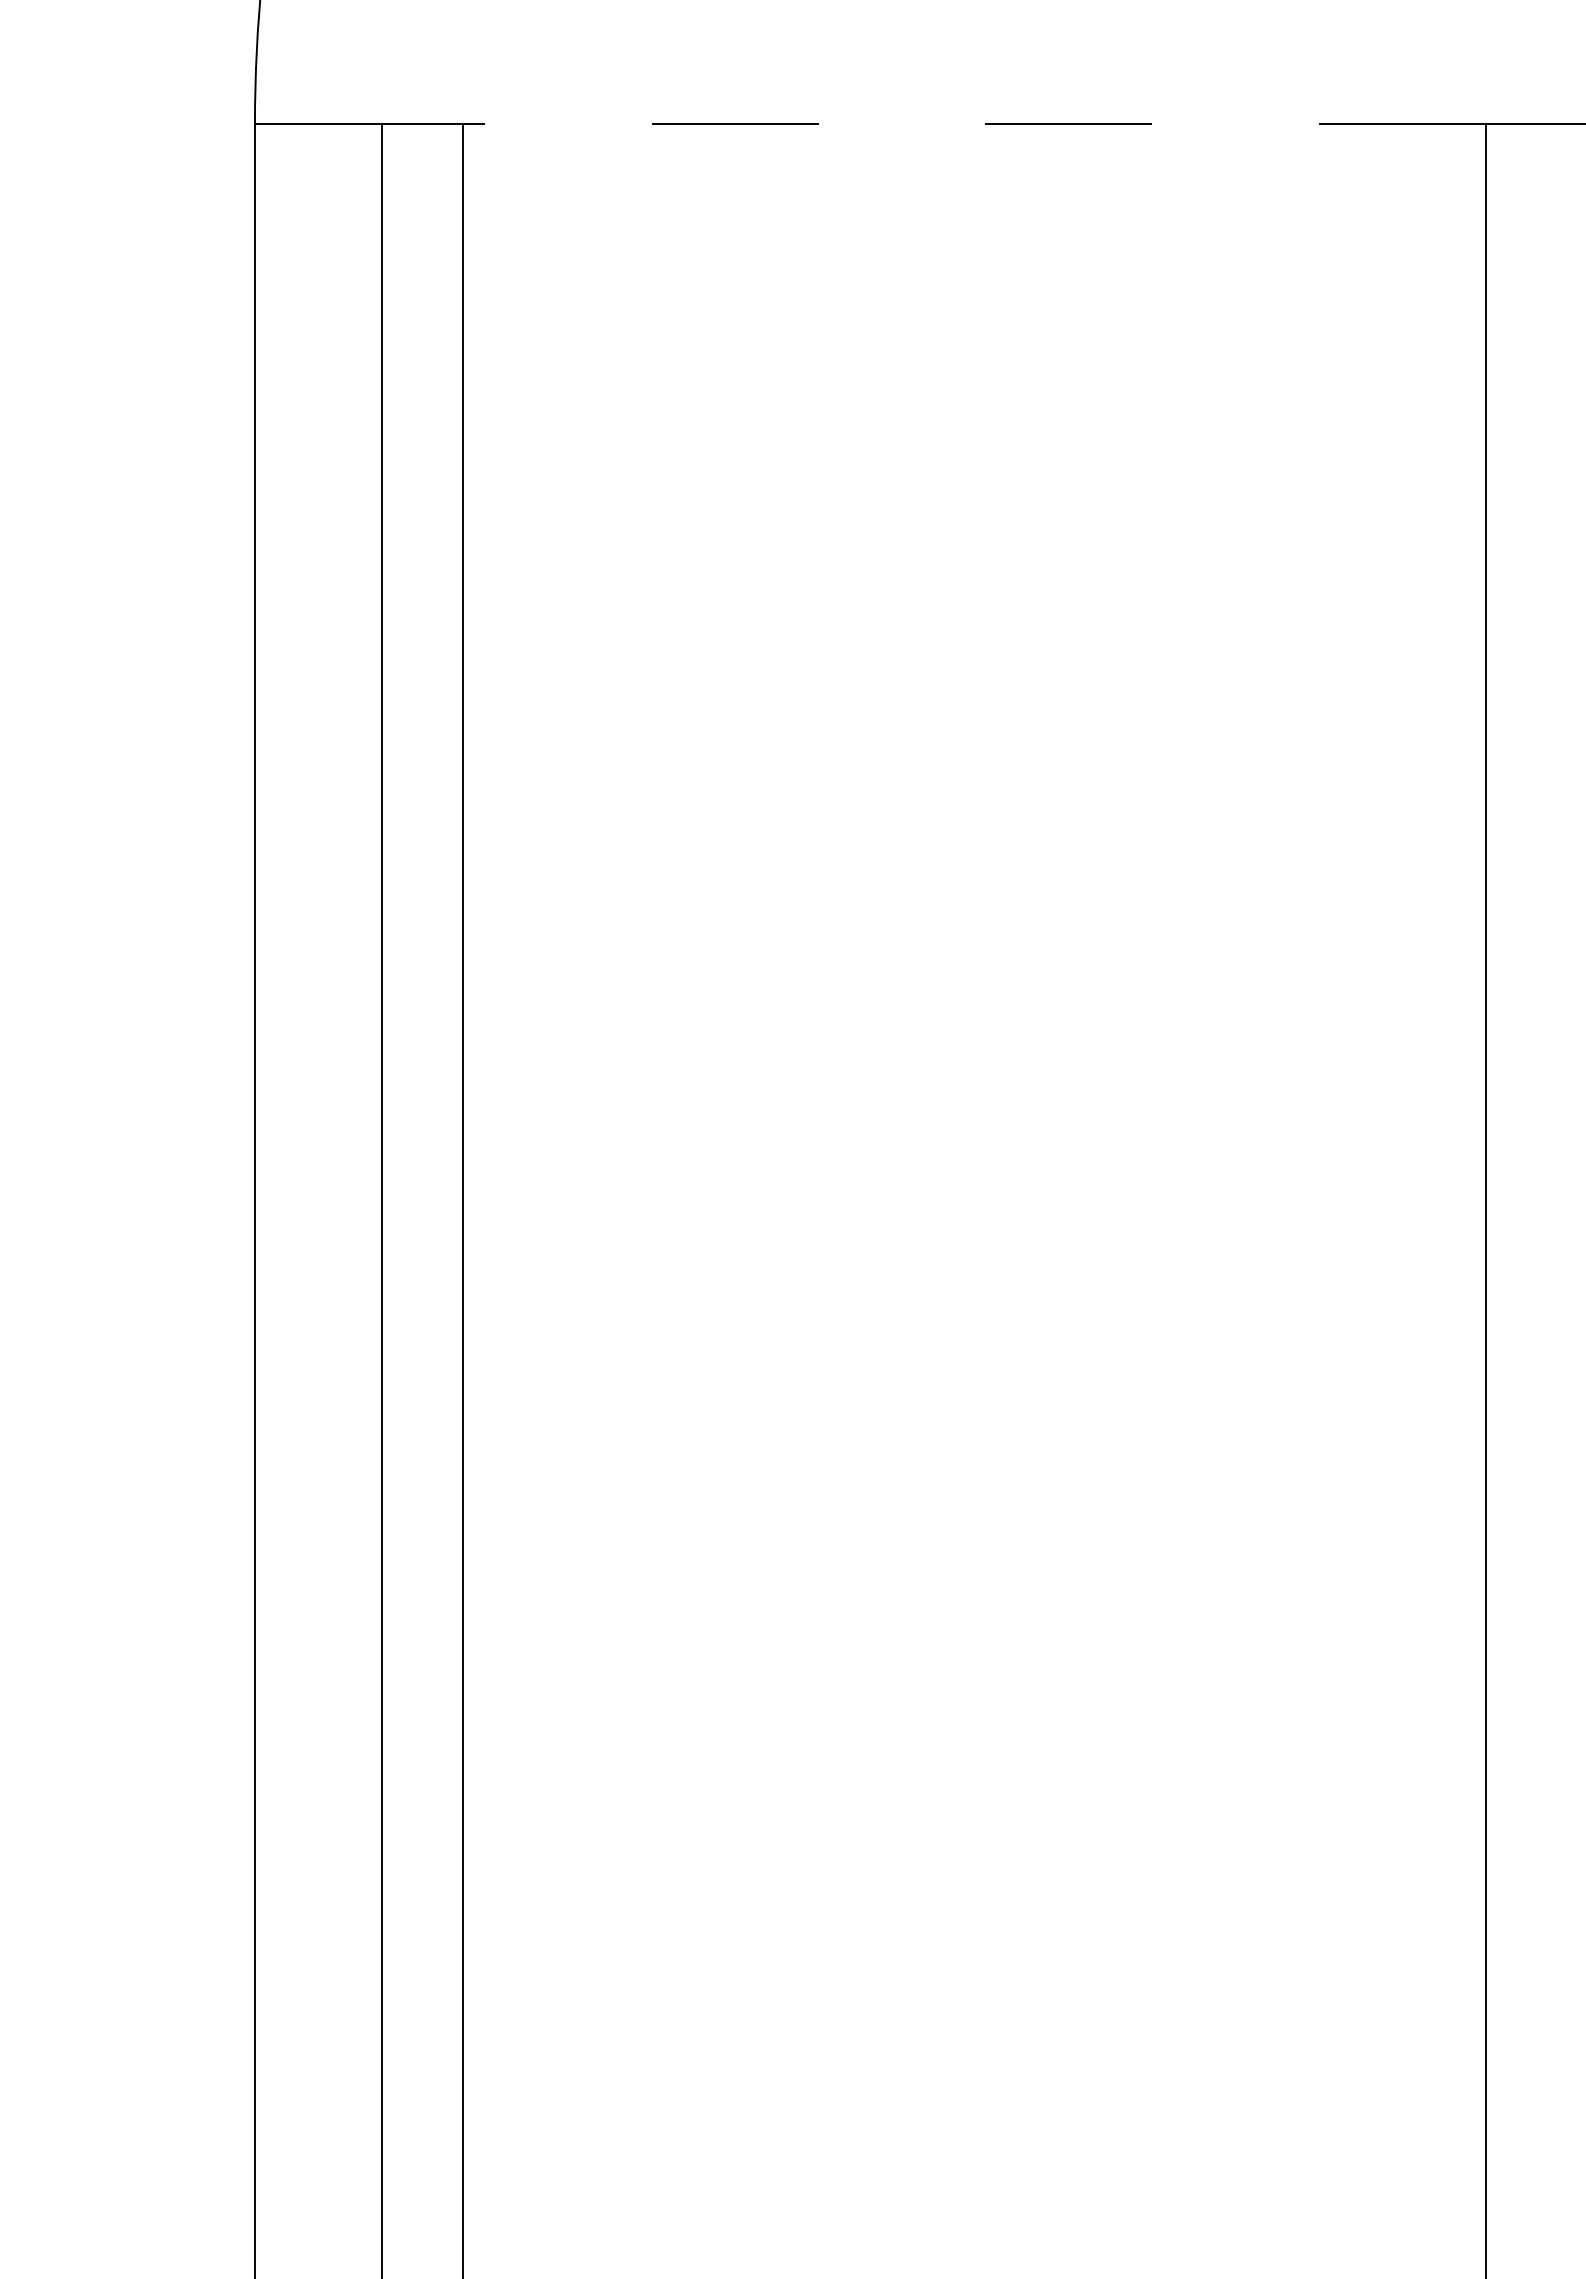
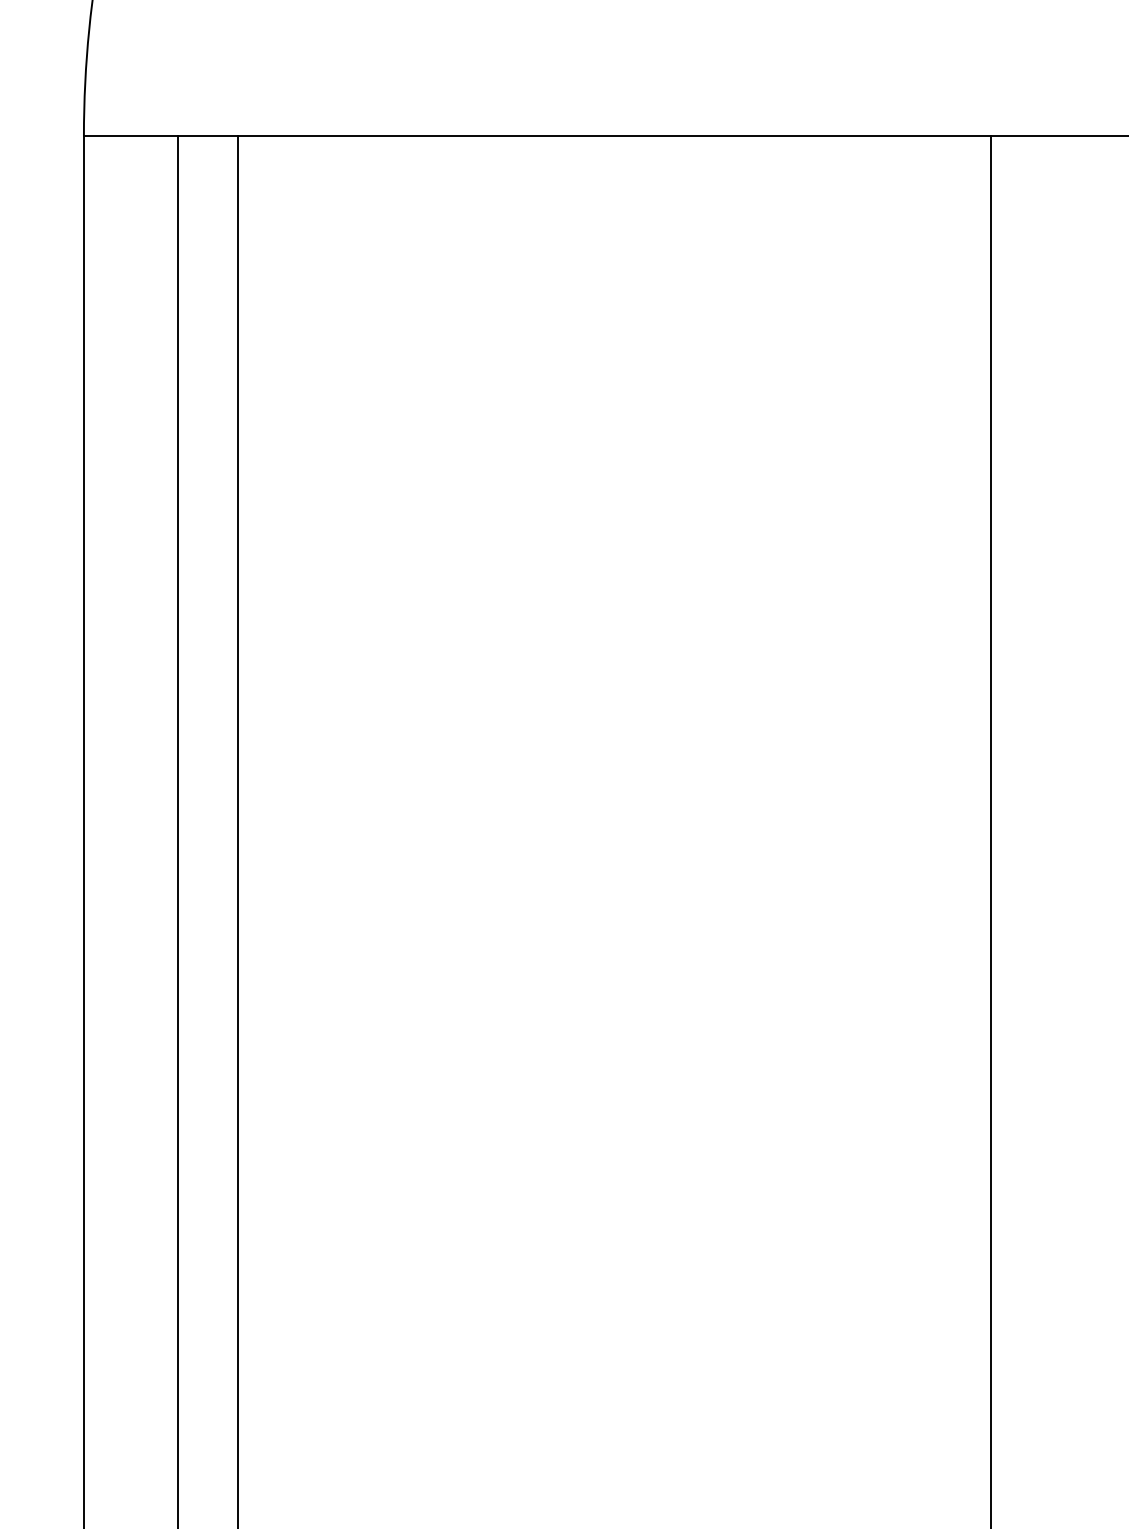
line: (974, 123) -> (614, 136), dashed -> solid

